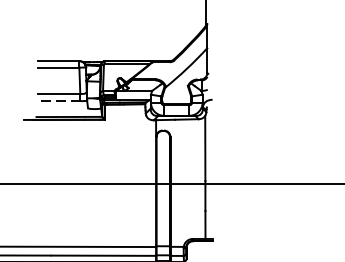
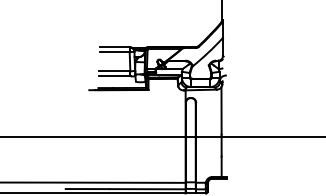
line: (58, 101) -> (114, 76), dashed -> solid

